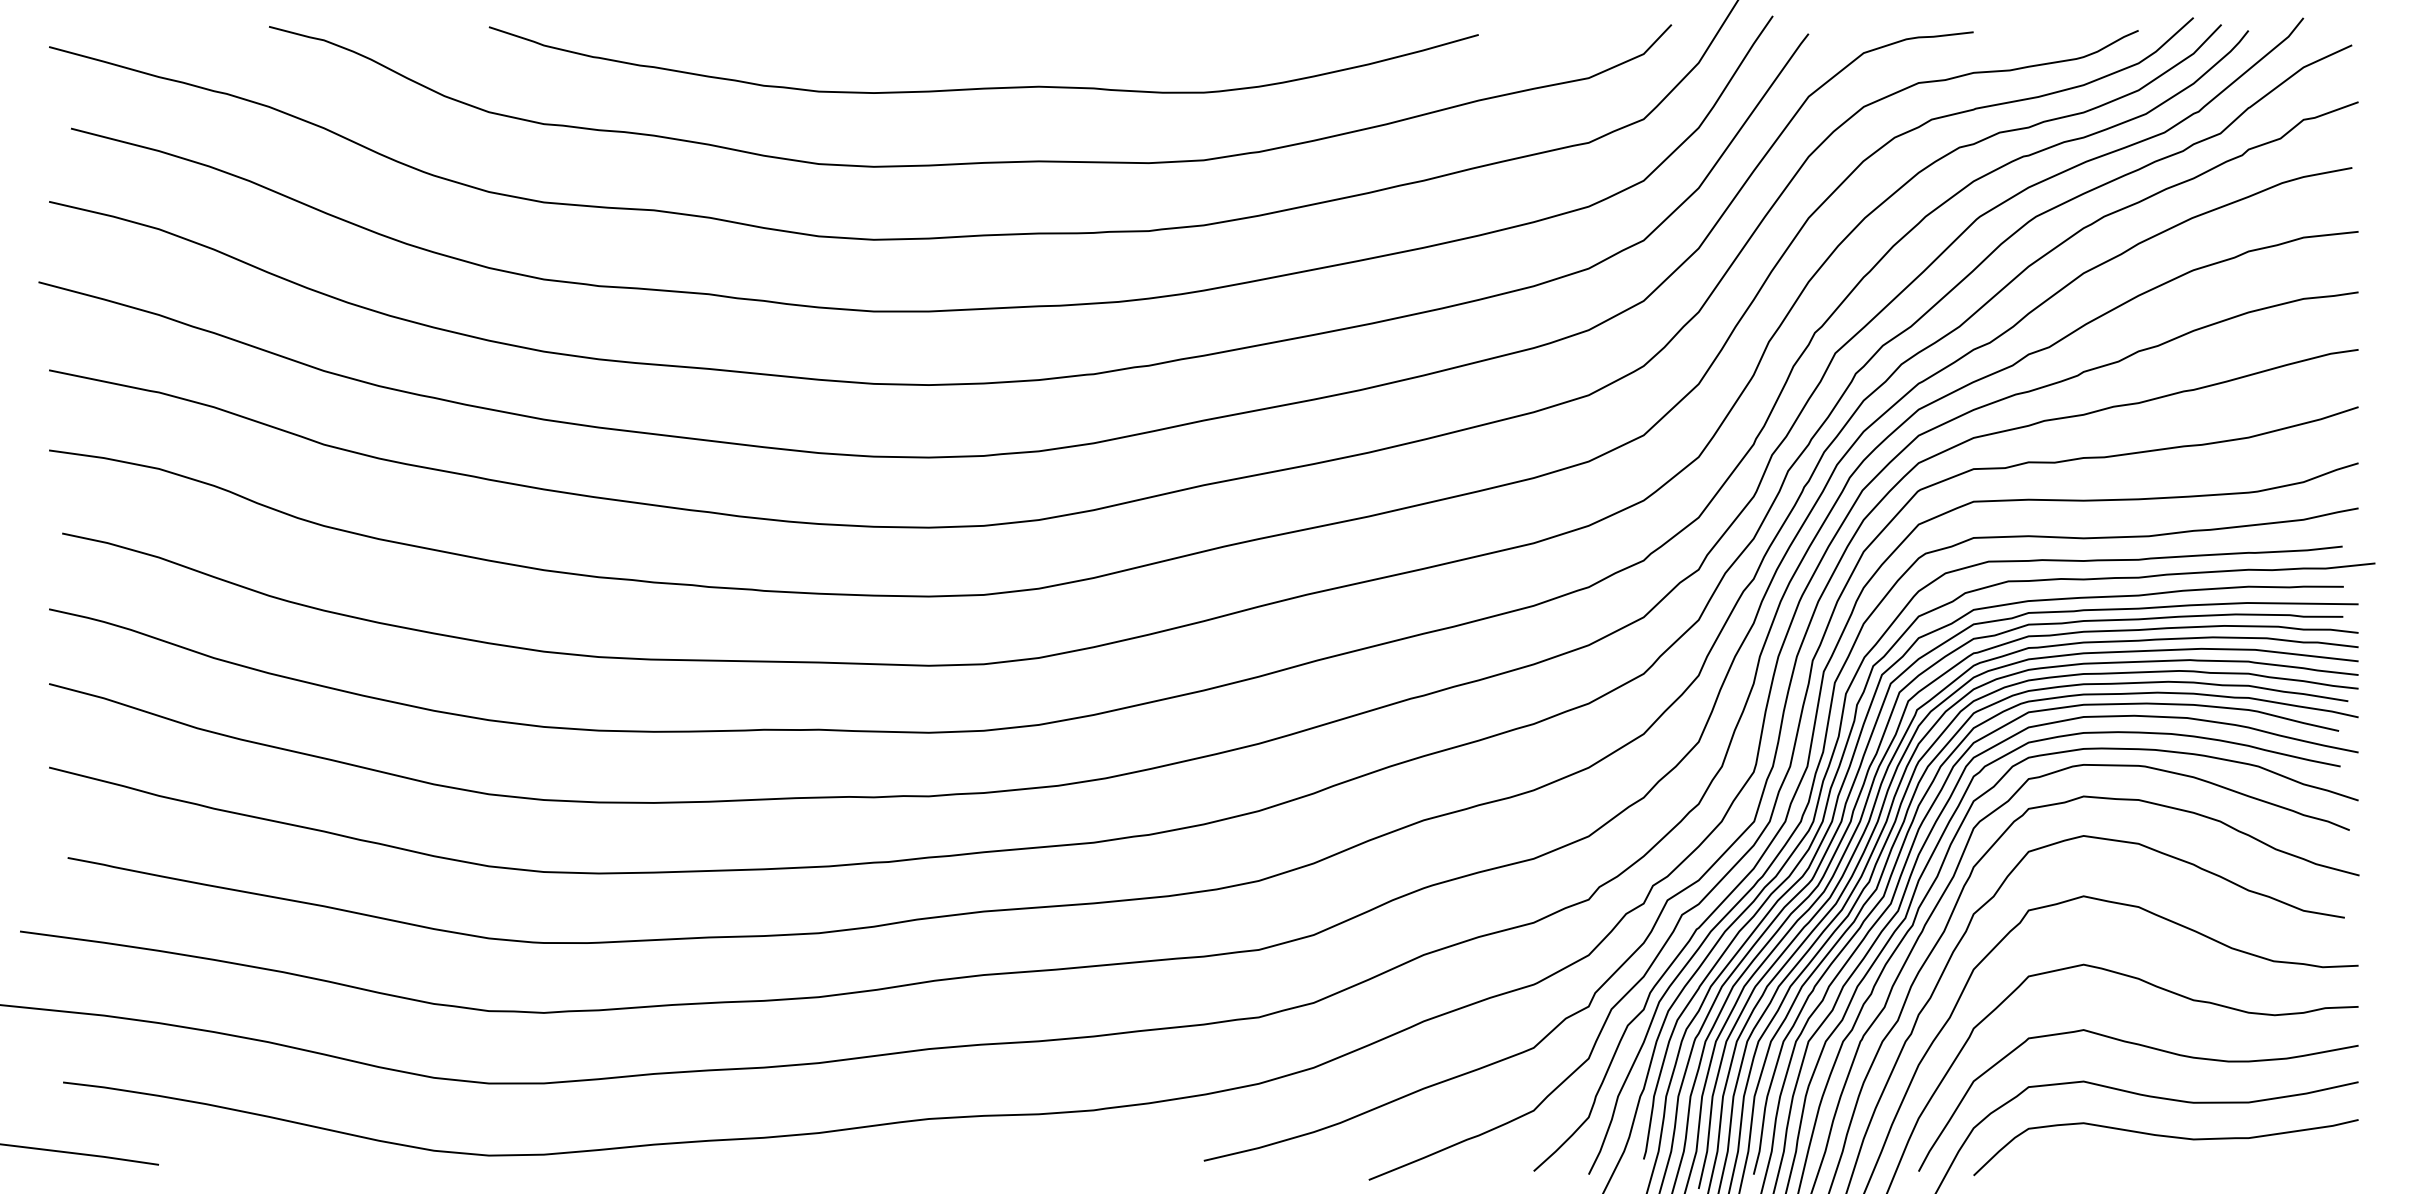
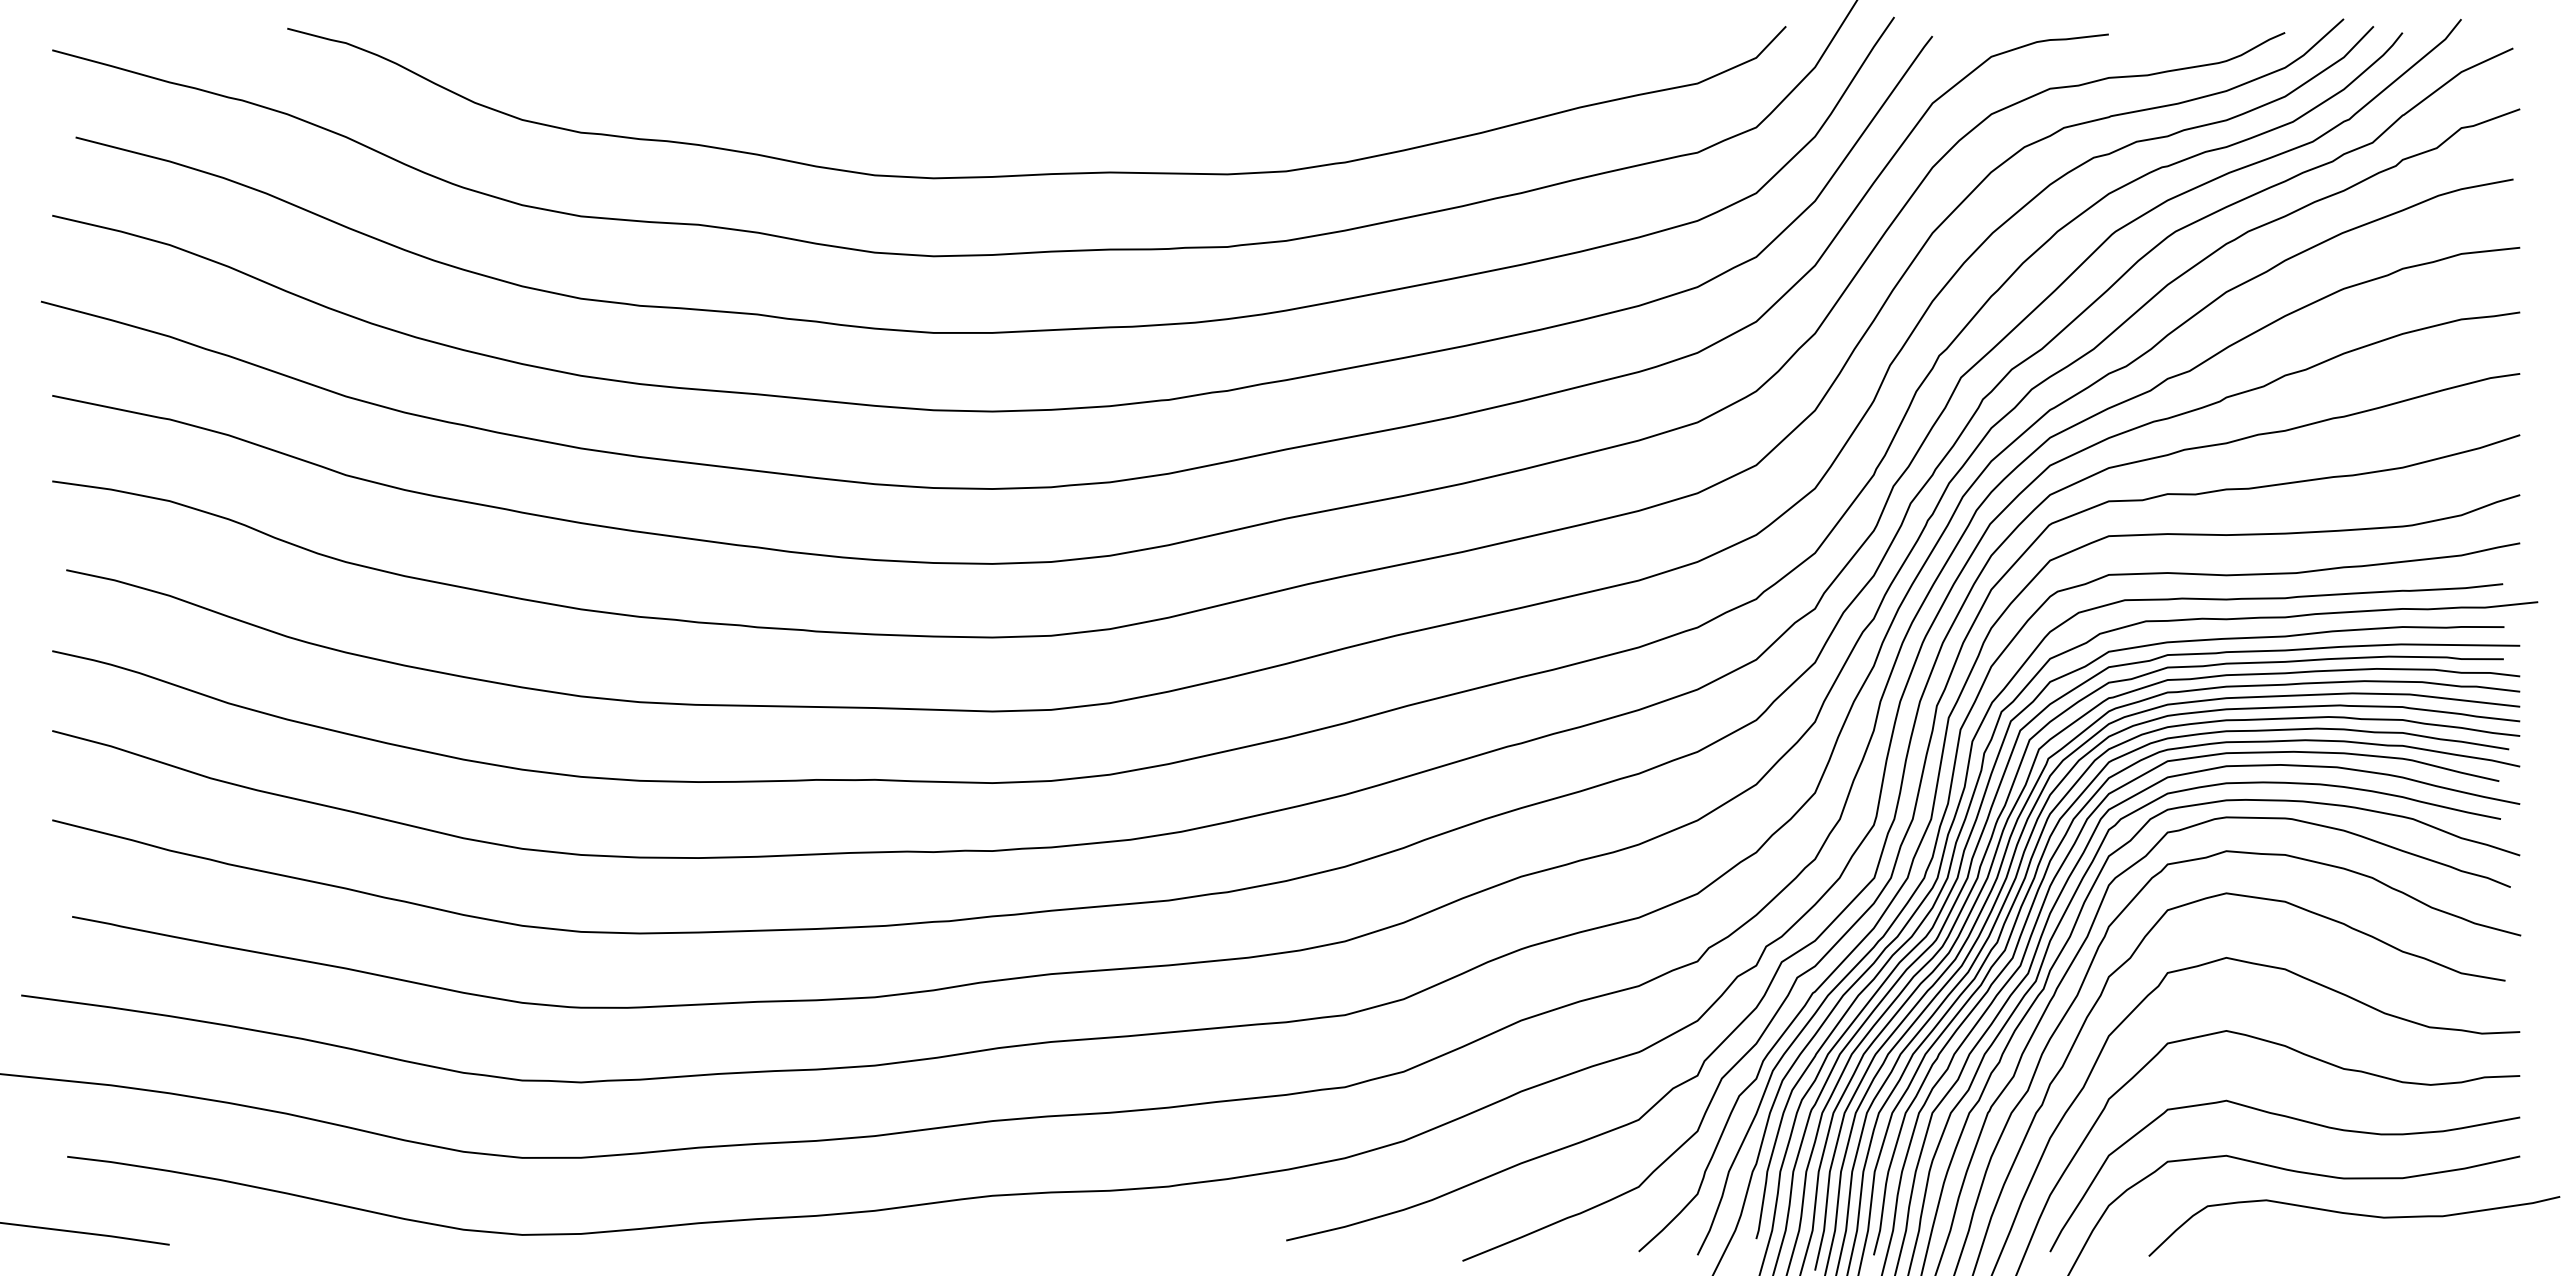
curve: (983, 87) -> (1050, 93), removed
curve: (2166, 1137) -> (2354, 1215), moved

